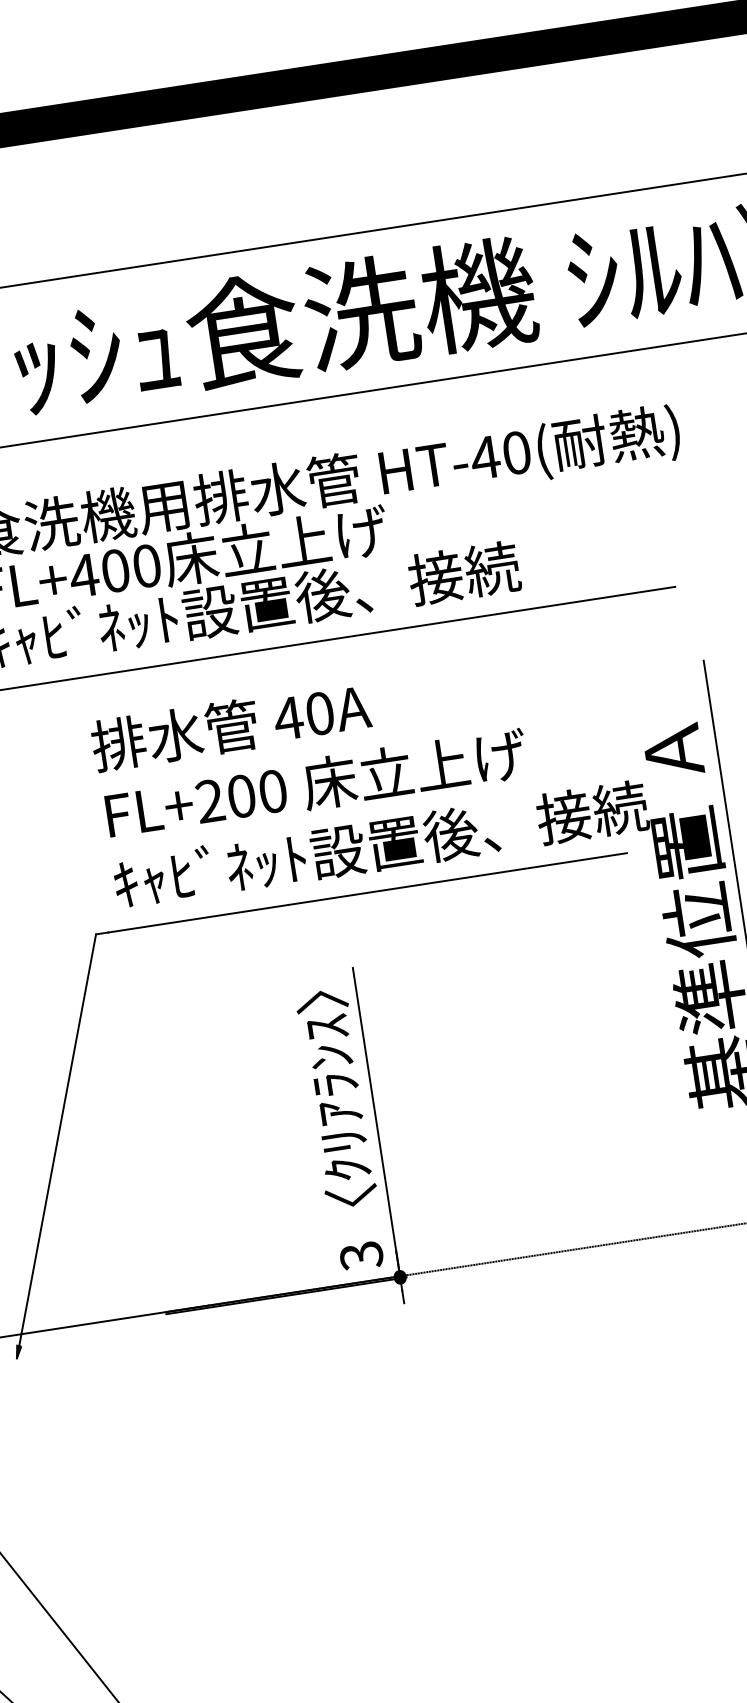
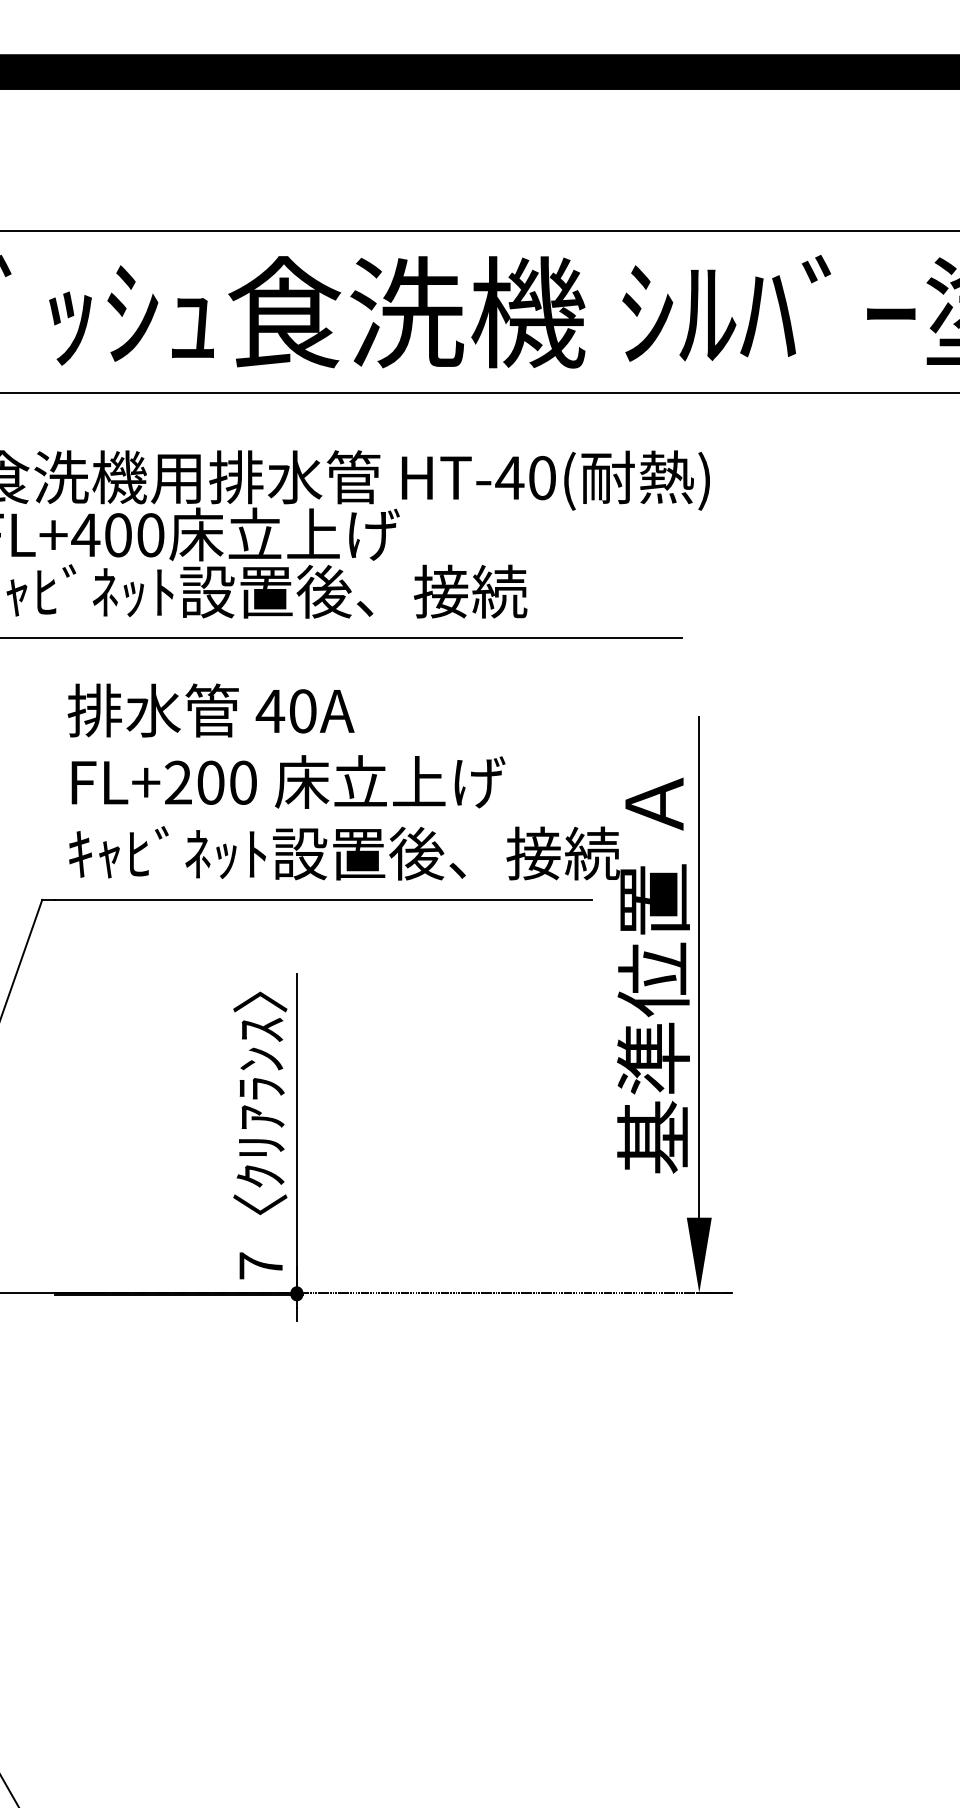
text: (362, 1256) -> (261, 1266), 3 -> 7

